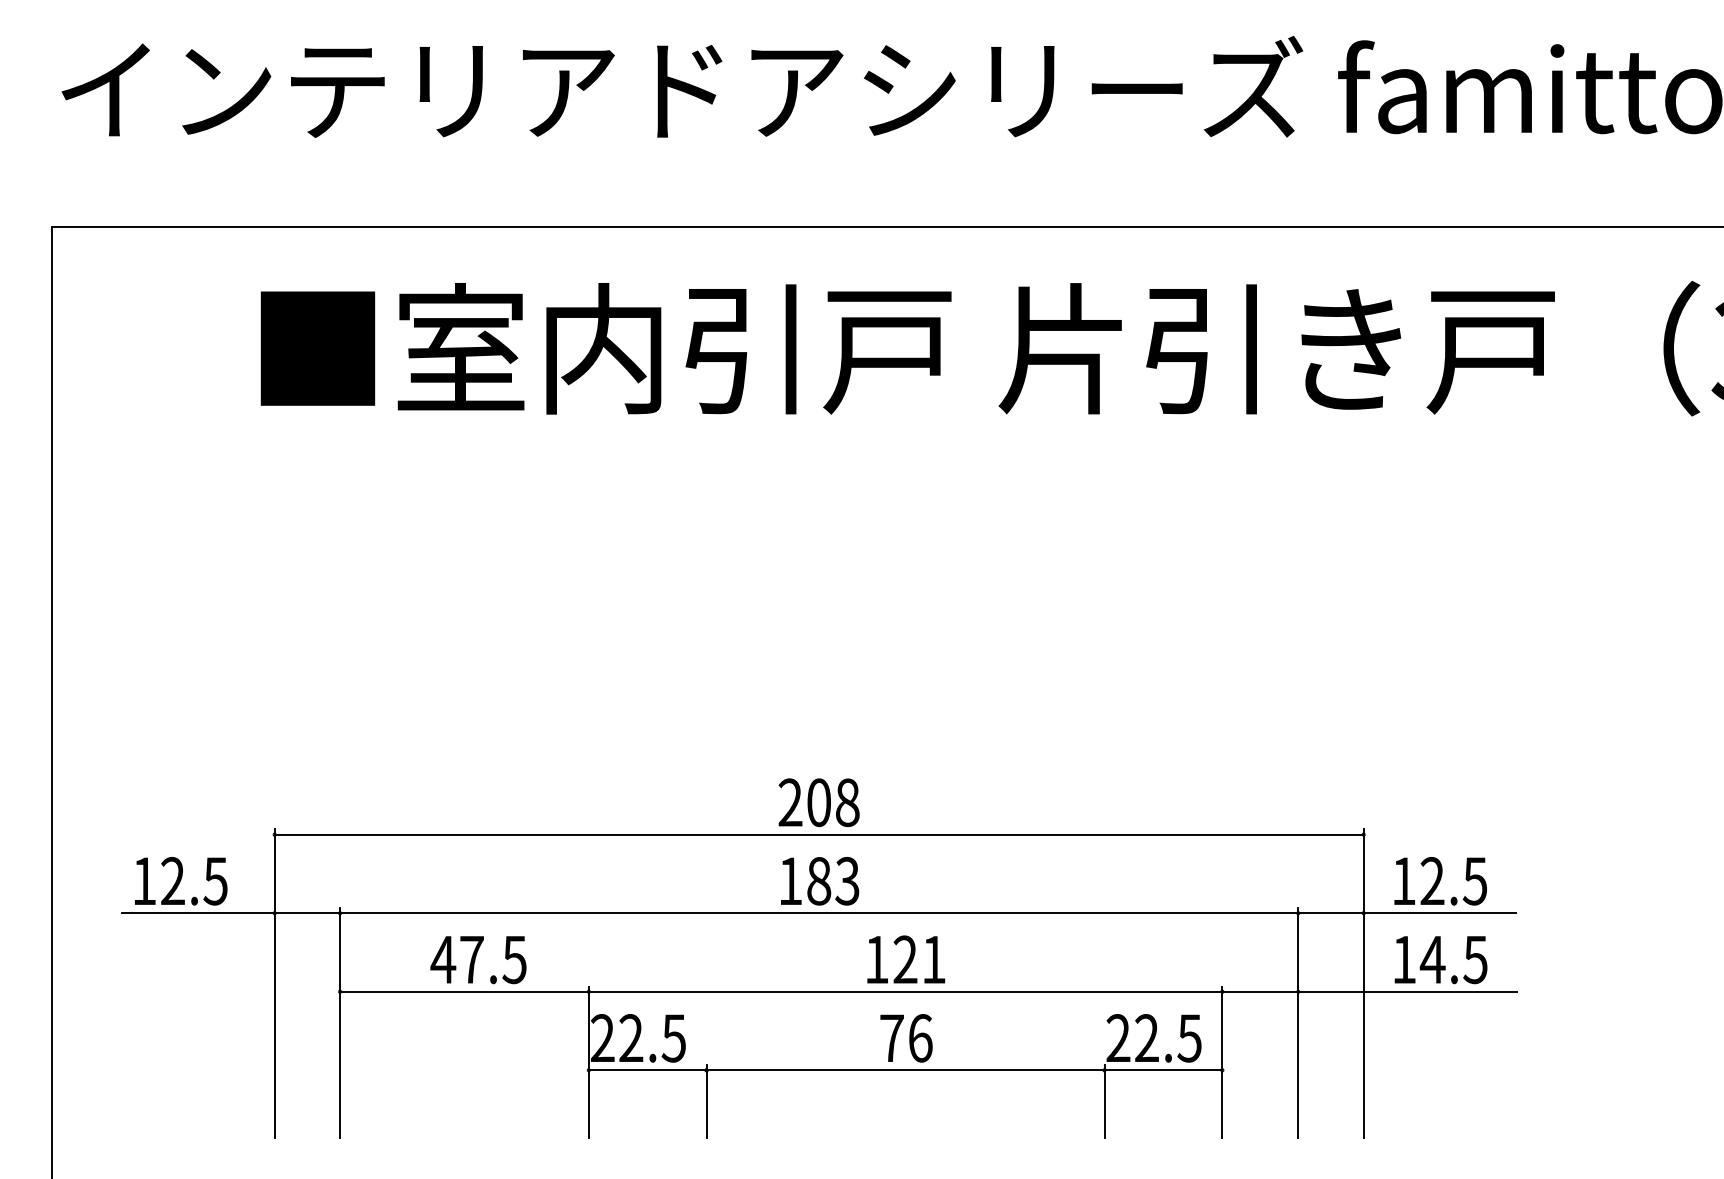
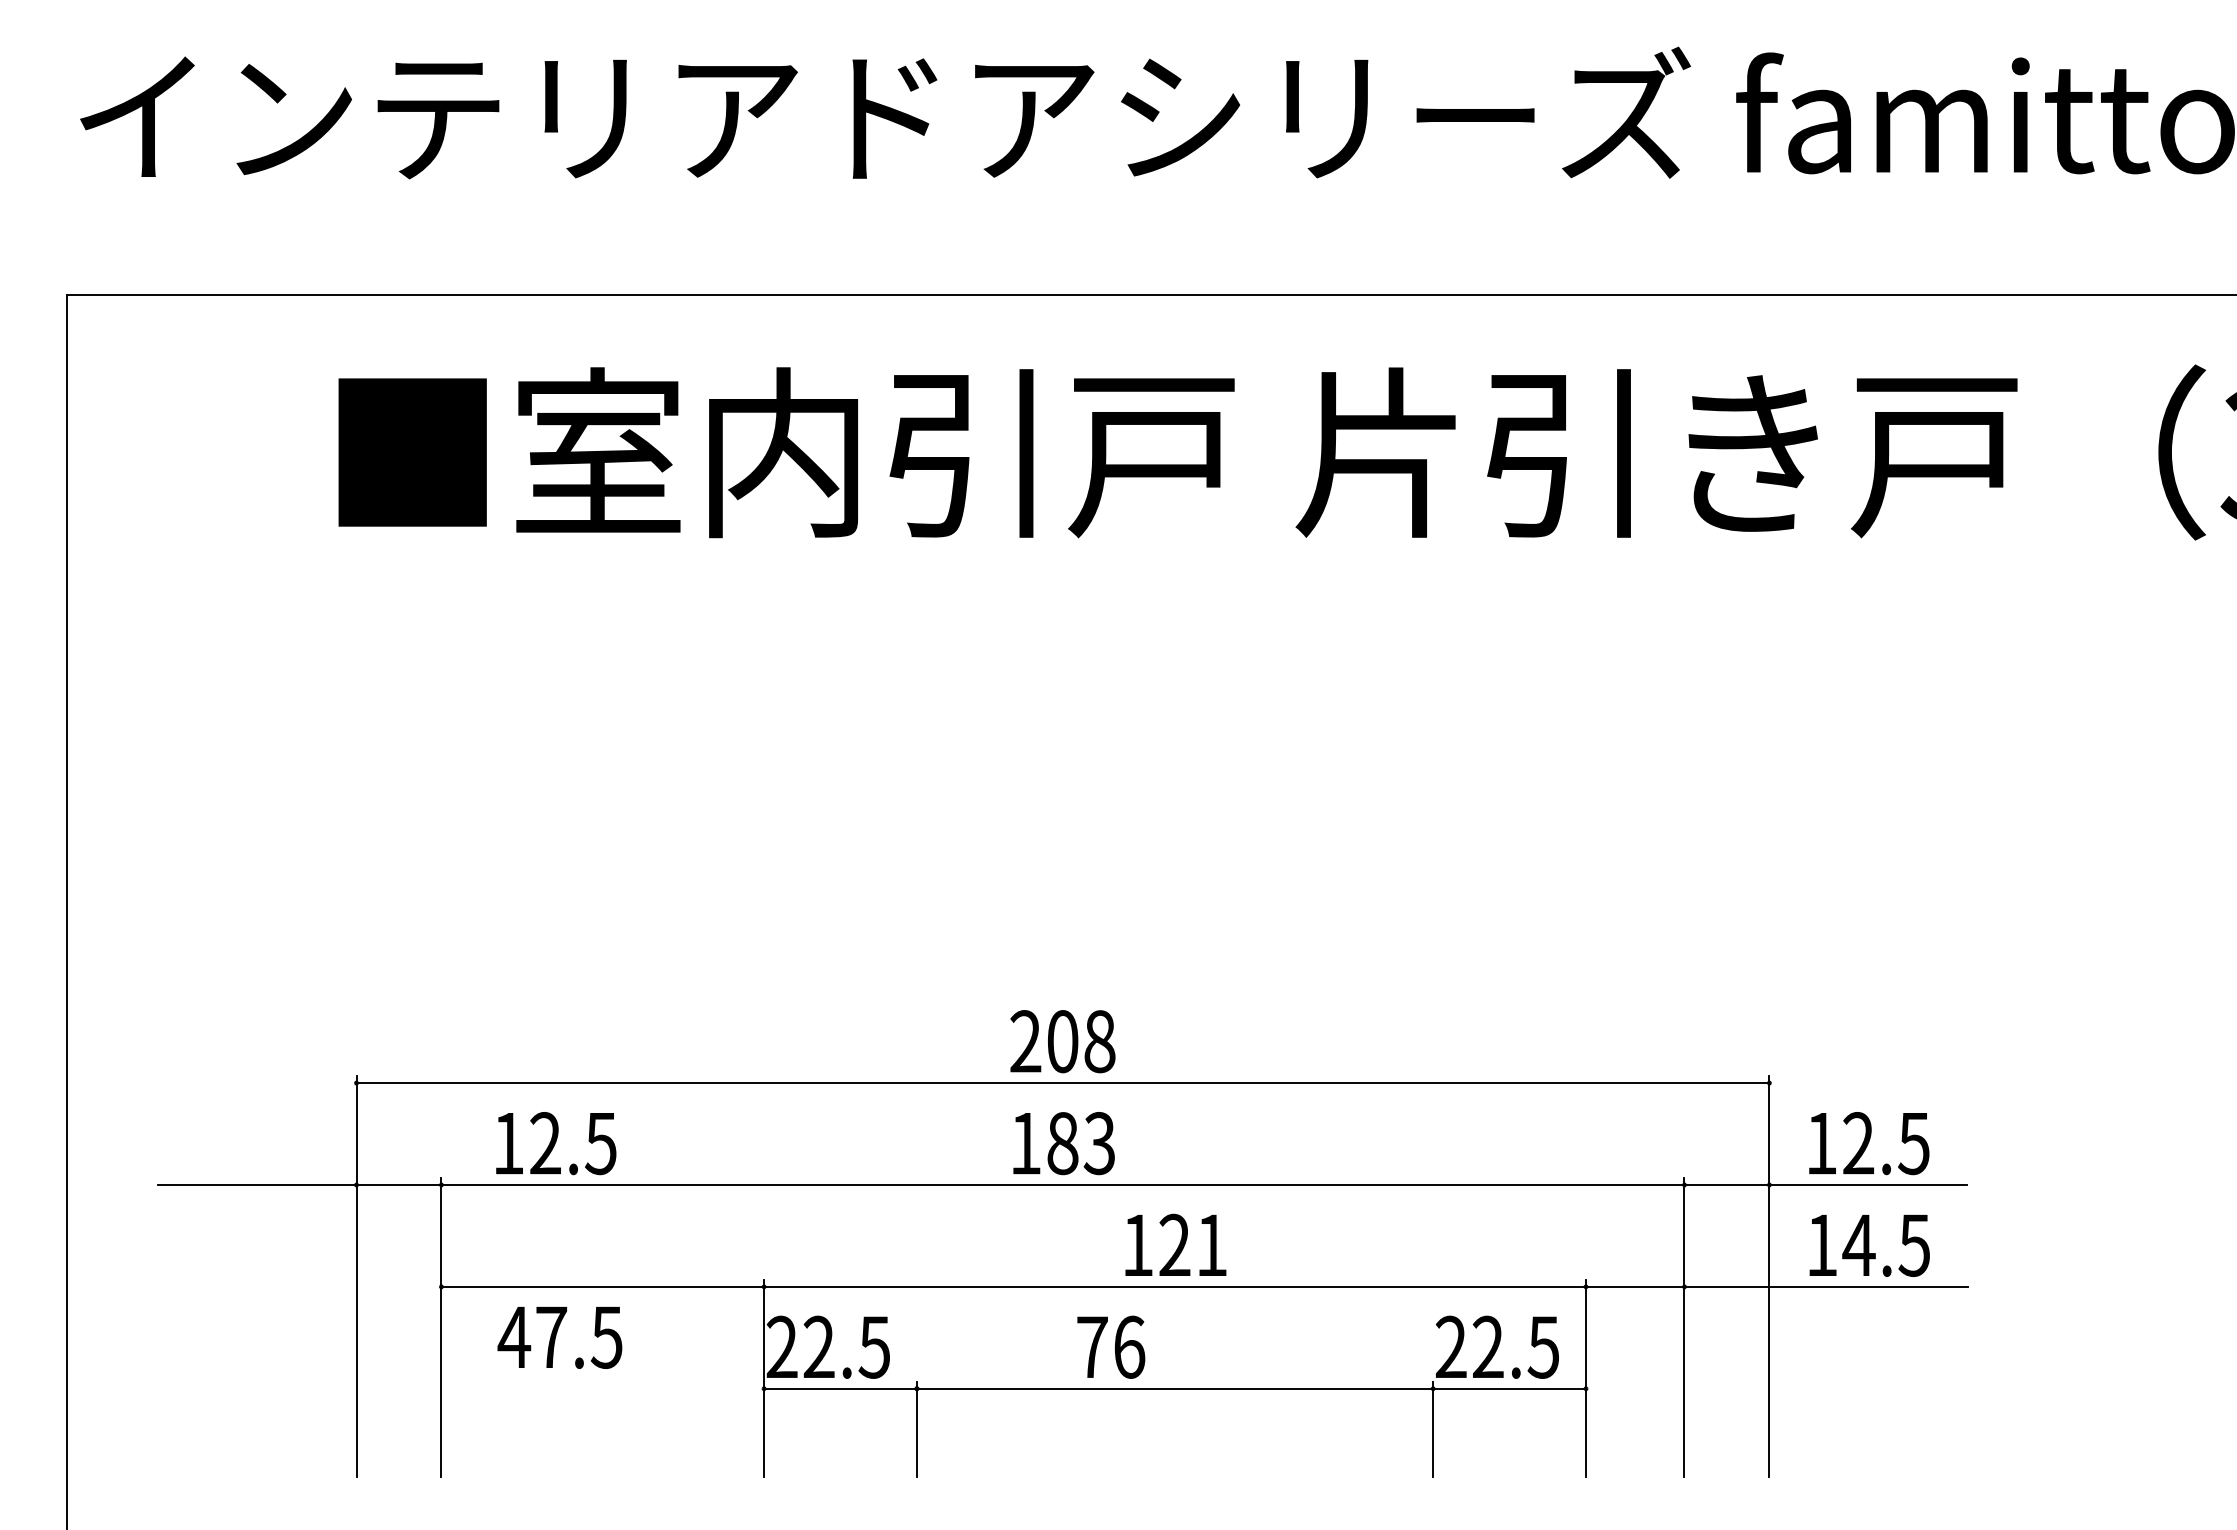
text: (181, 881) -> (556, 1143), moved
text: (478, 959) -> (559, 1337), moved
text: (906, 1037) -> (1111, 1346), moved

